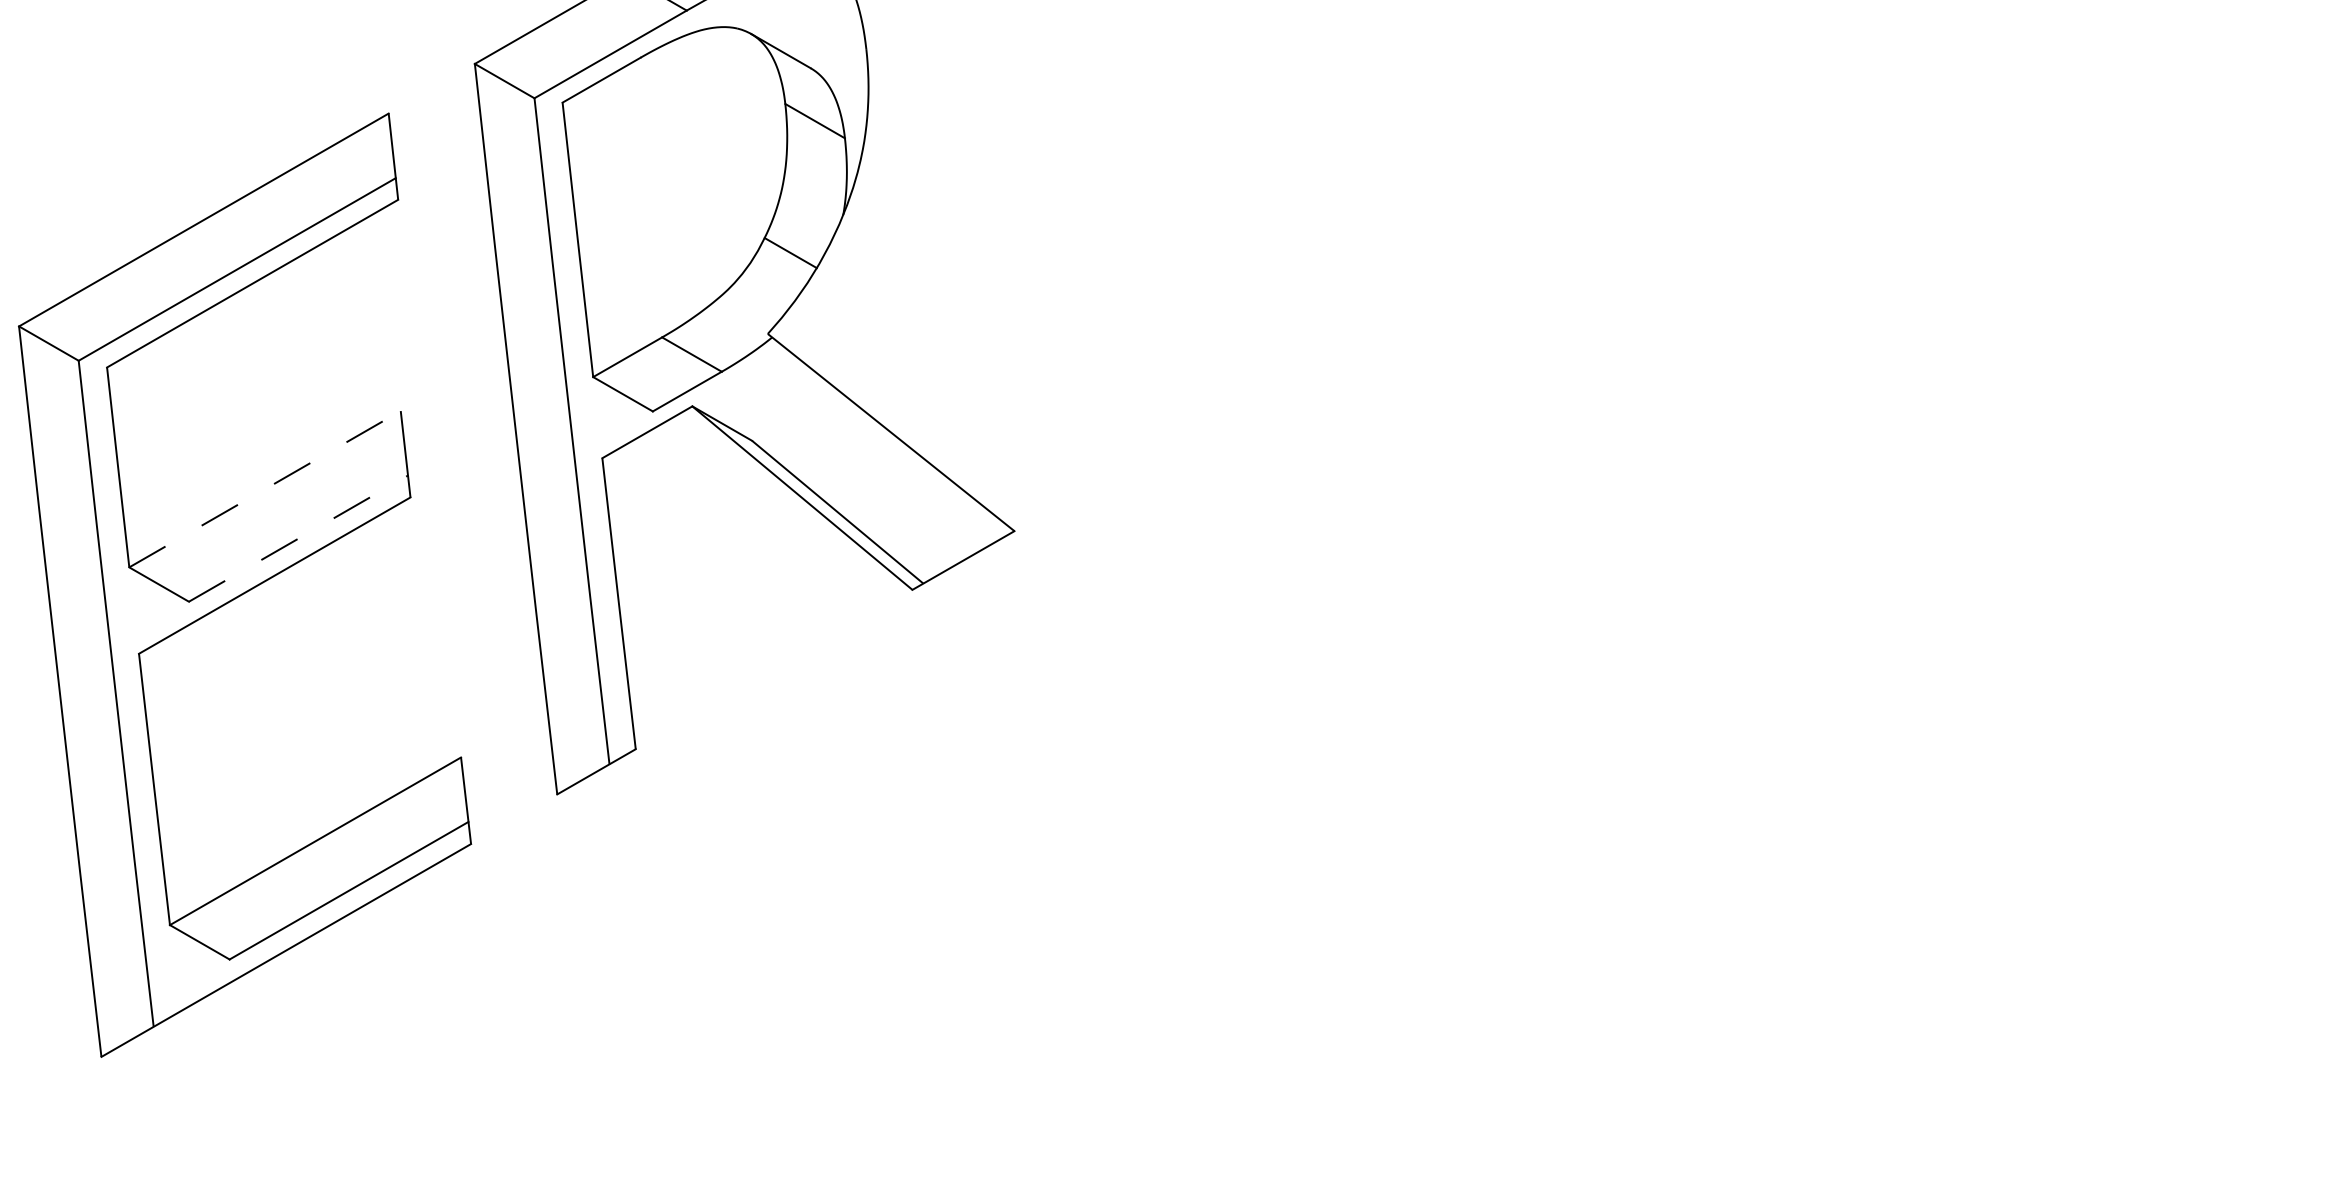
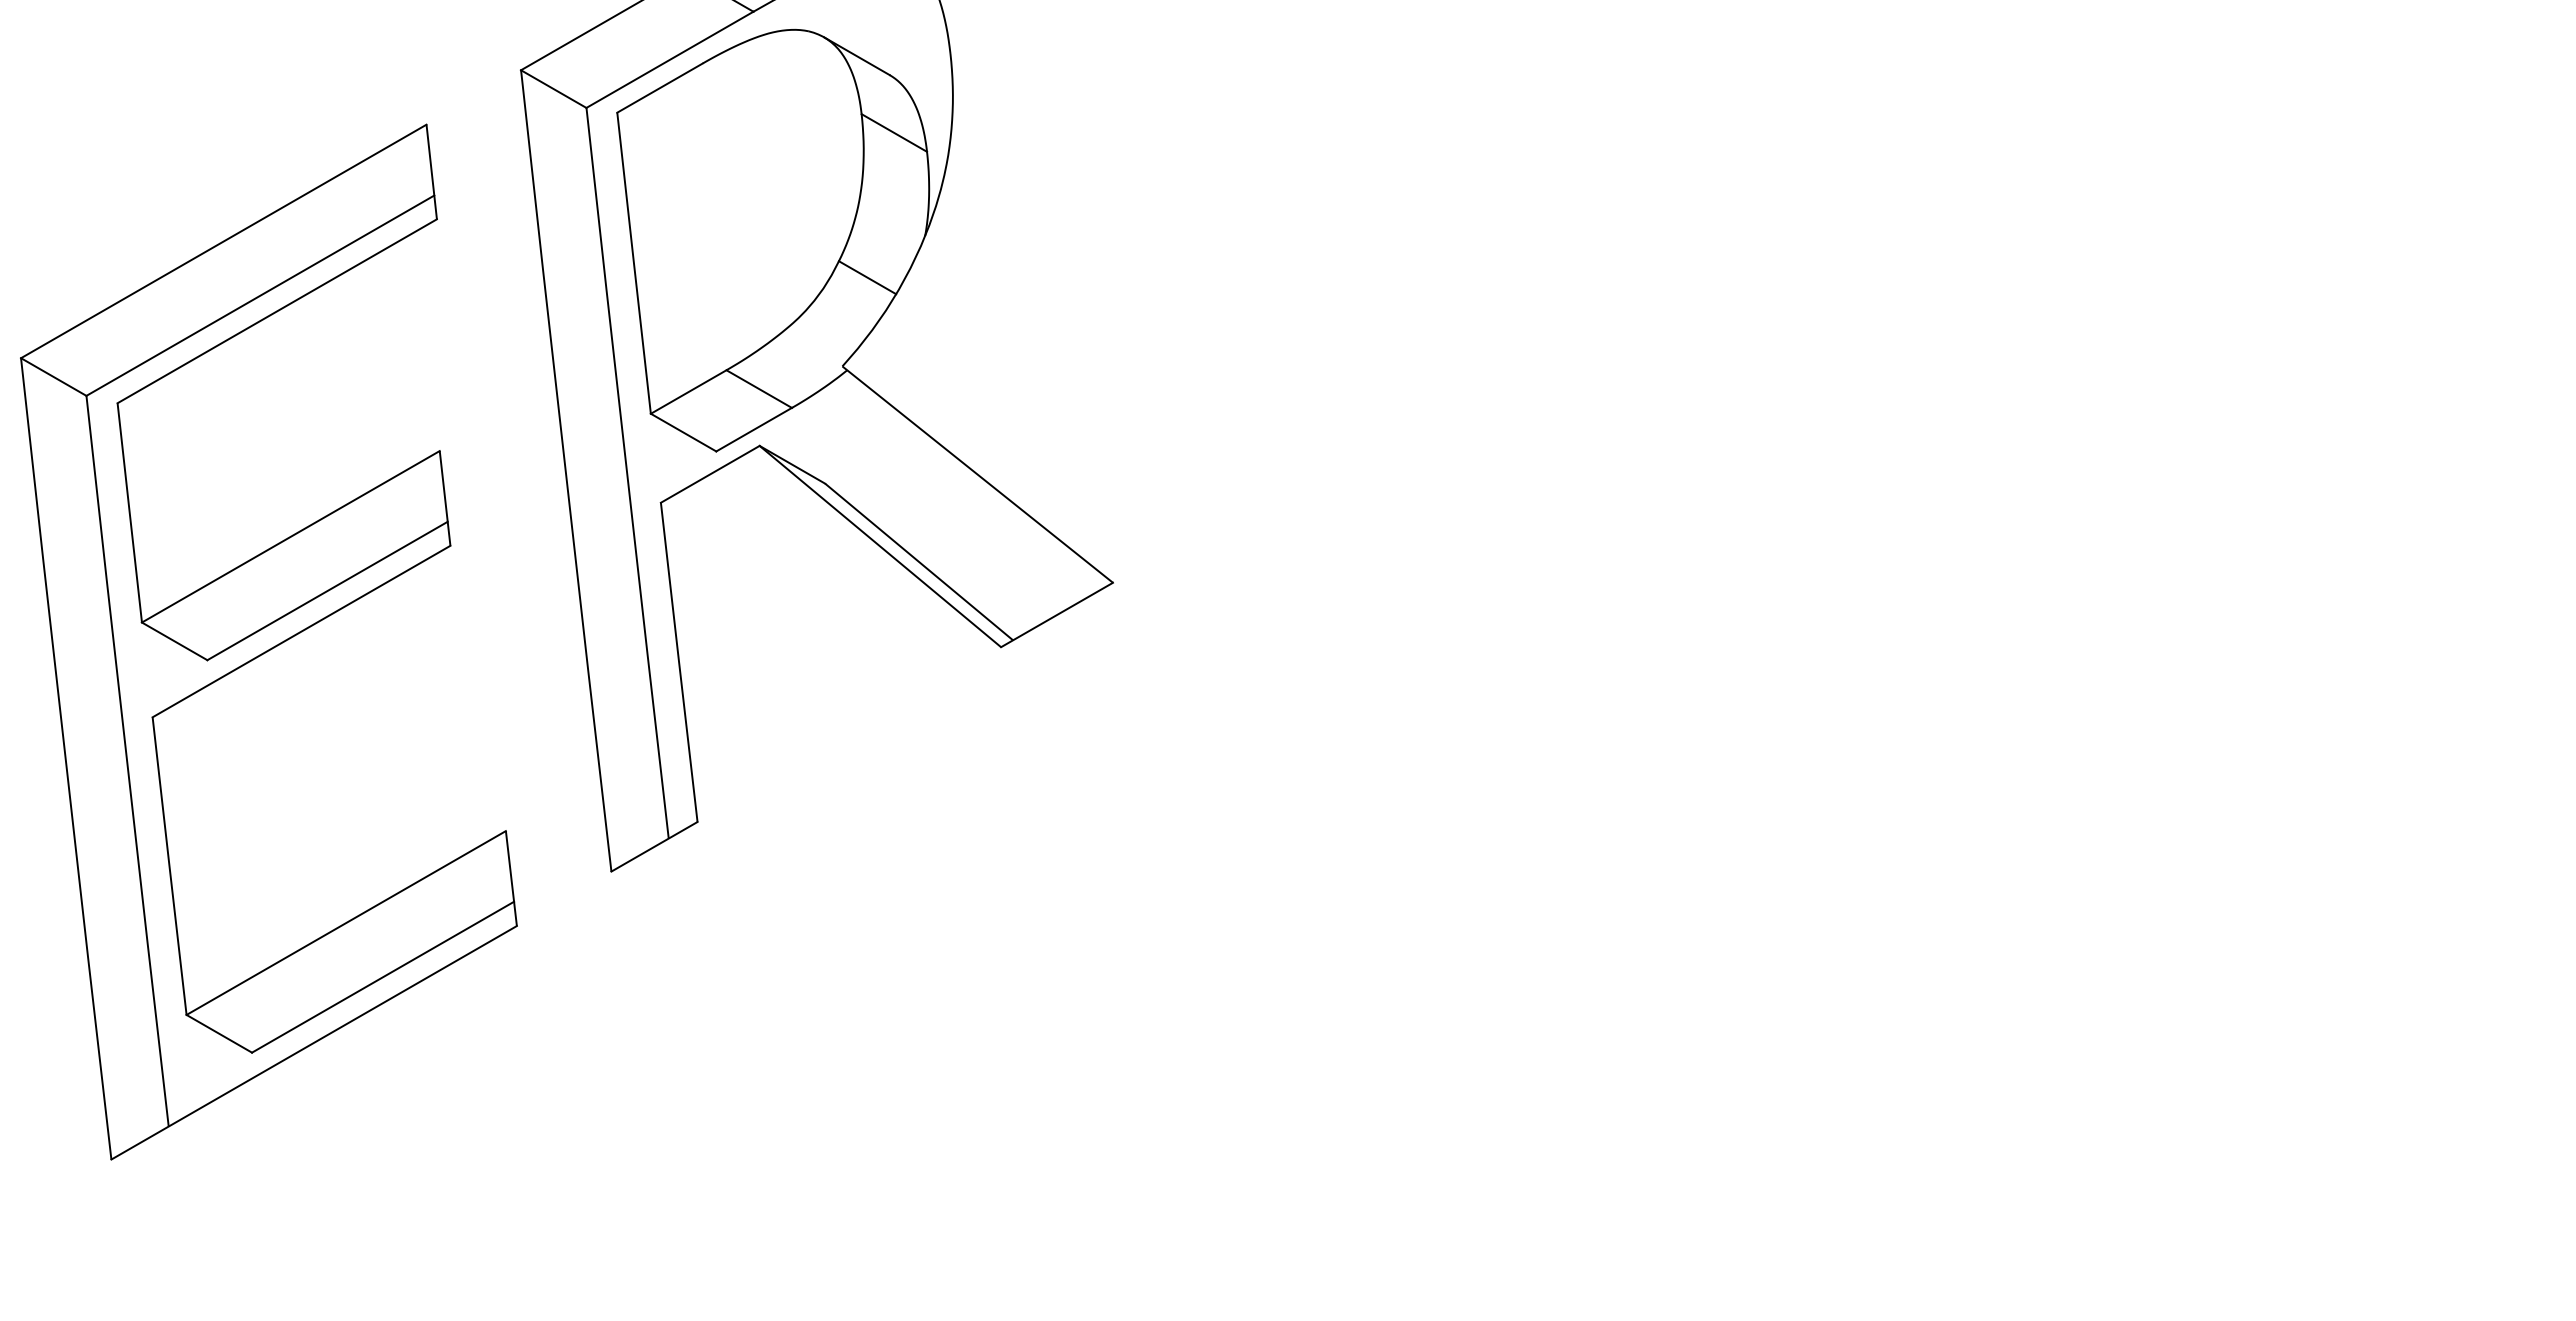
line: (265, 489) -> (291, 537), dashed -> solid
line: (298, 538) -> (327, 590), dashed -> solid

